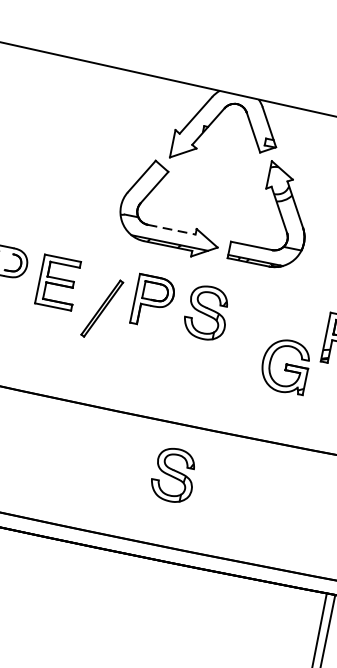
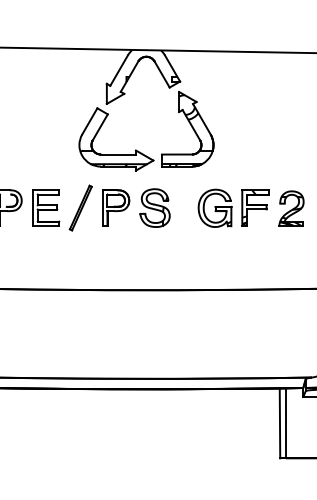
line: (171, 229) -> (118, 154), dashed -> solid
part: (101, 307) -> (80, 207), moved
part: (284, 364) -> (214, 207), moved
part: (173, 474) -> (154, 326), removed

